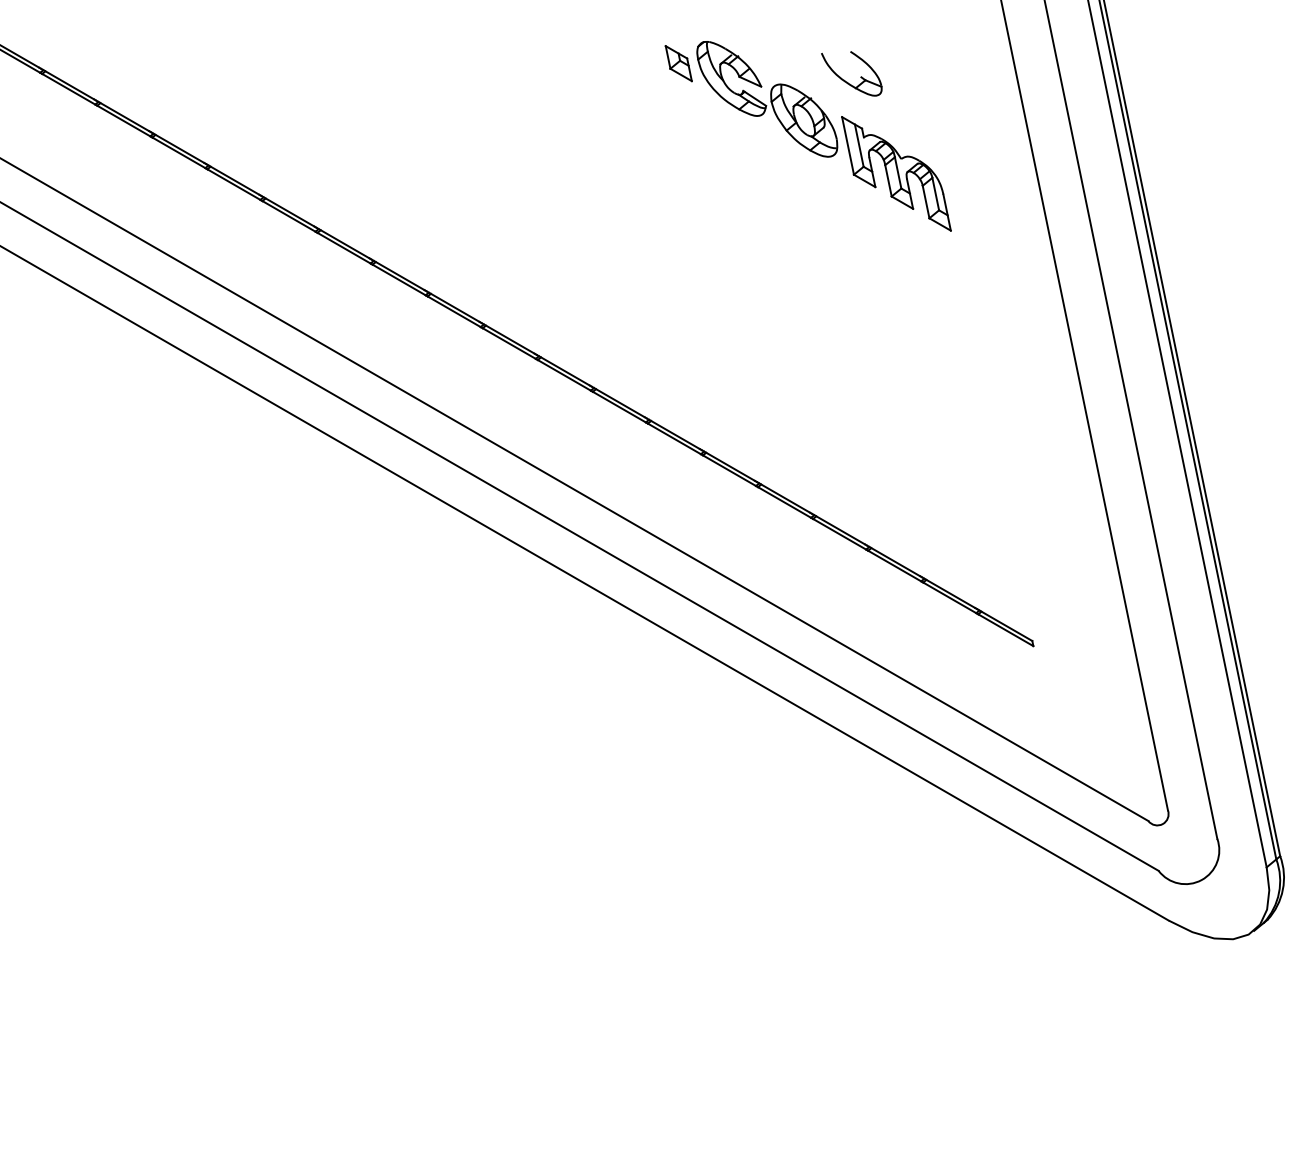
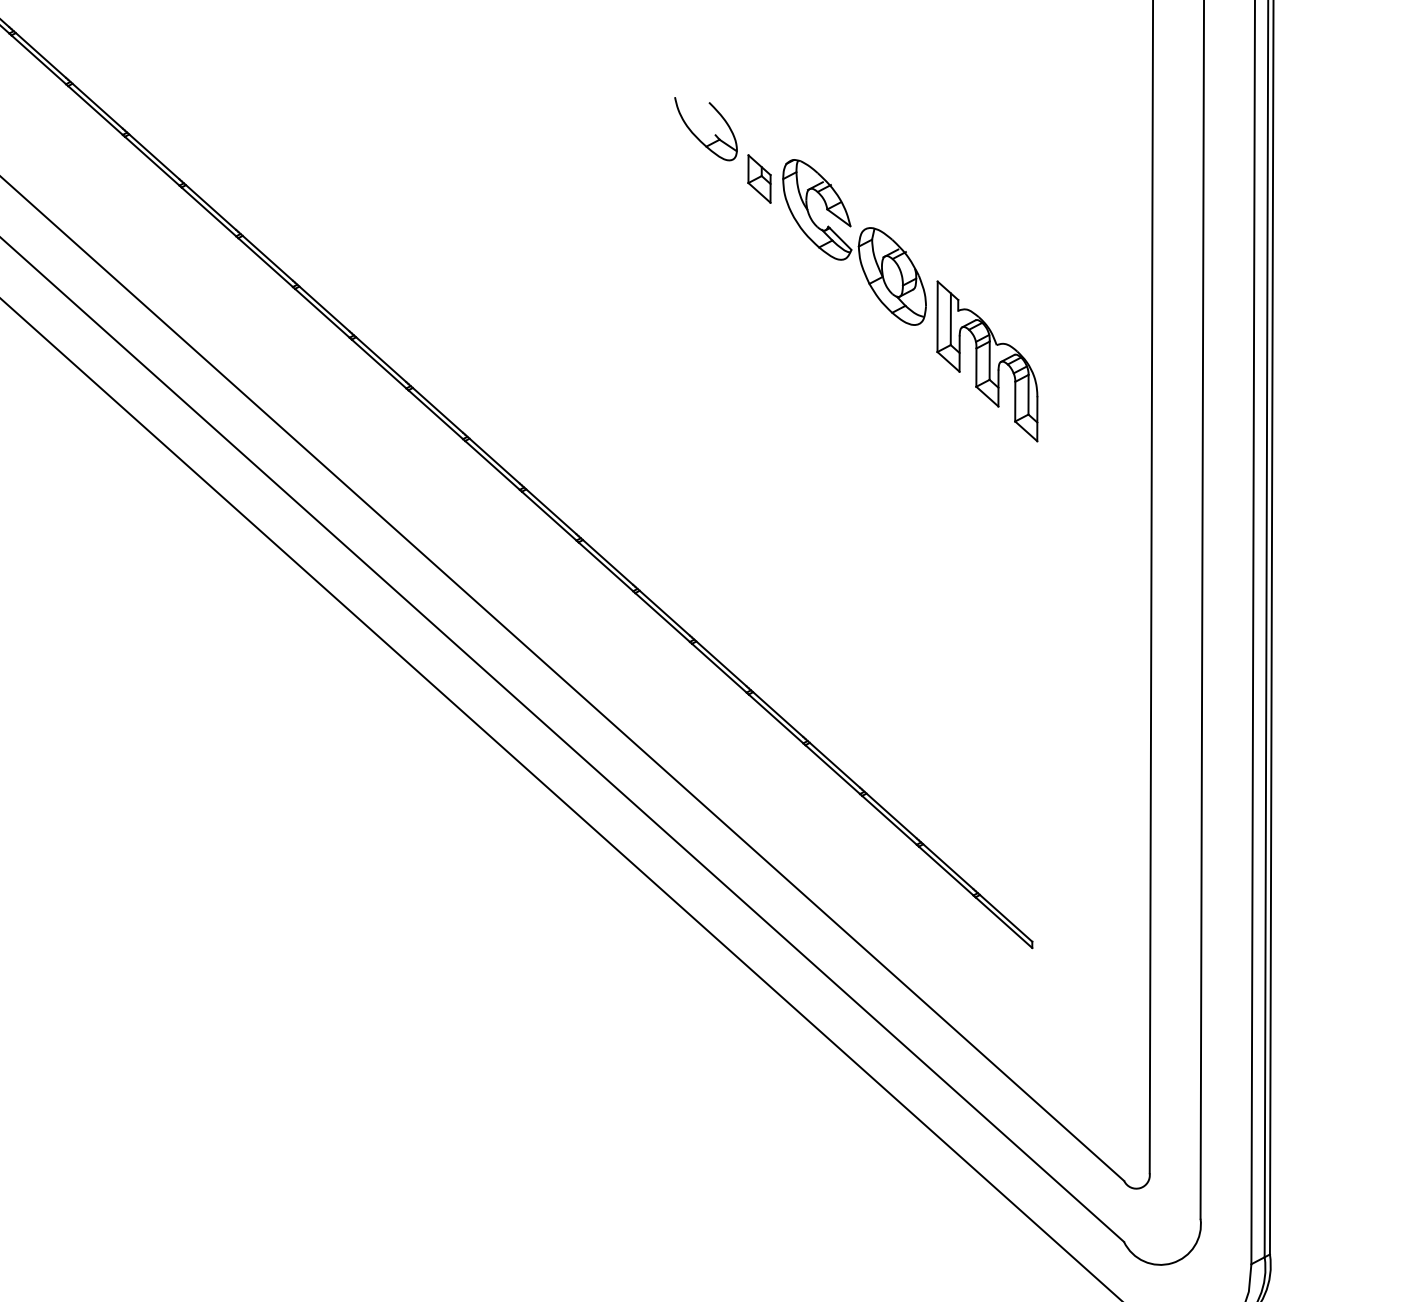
part: (847, 81) -> (698, 136), moved

